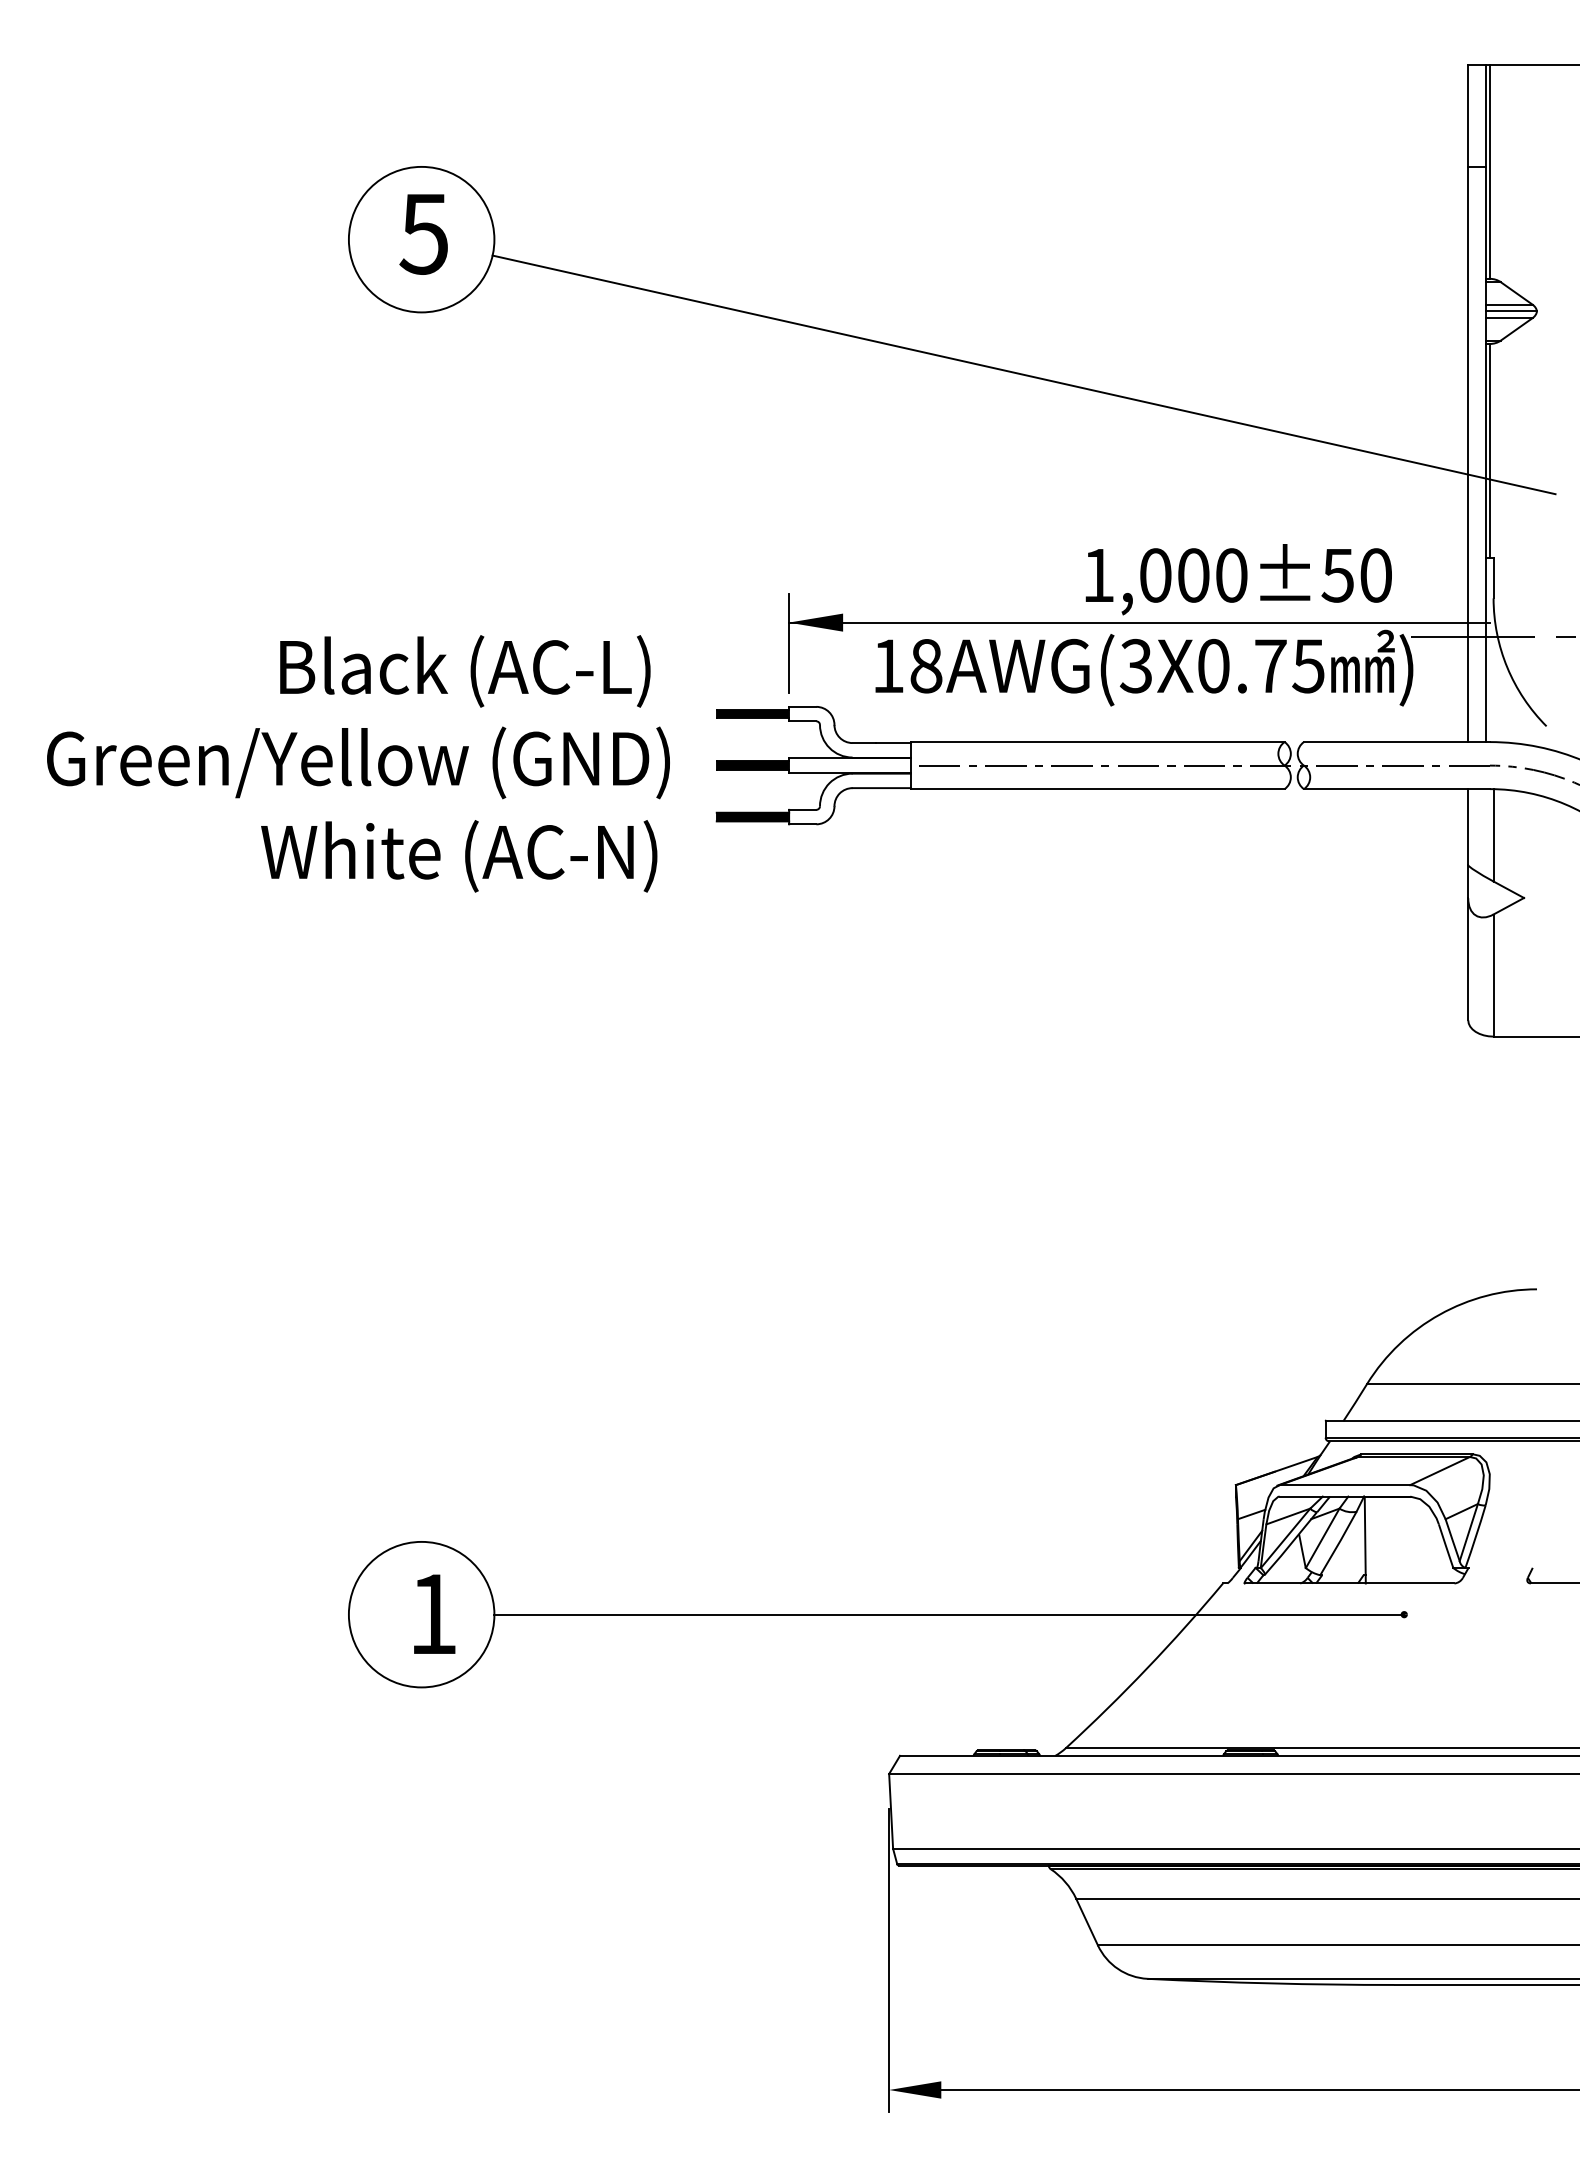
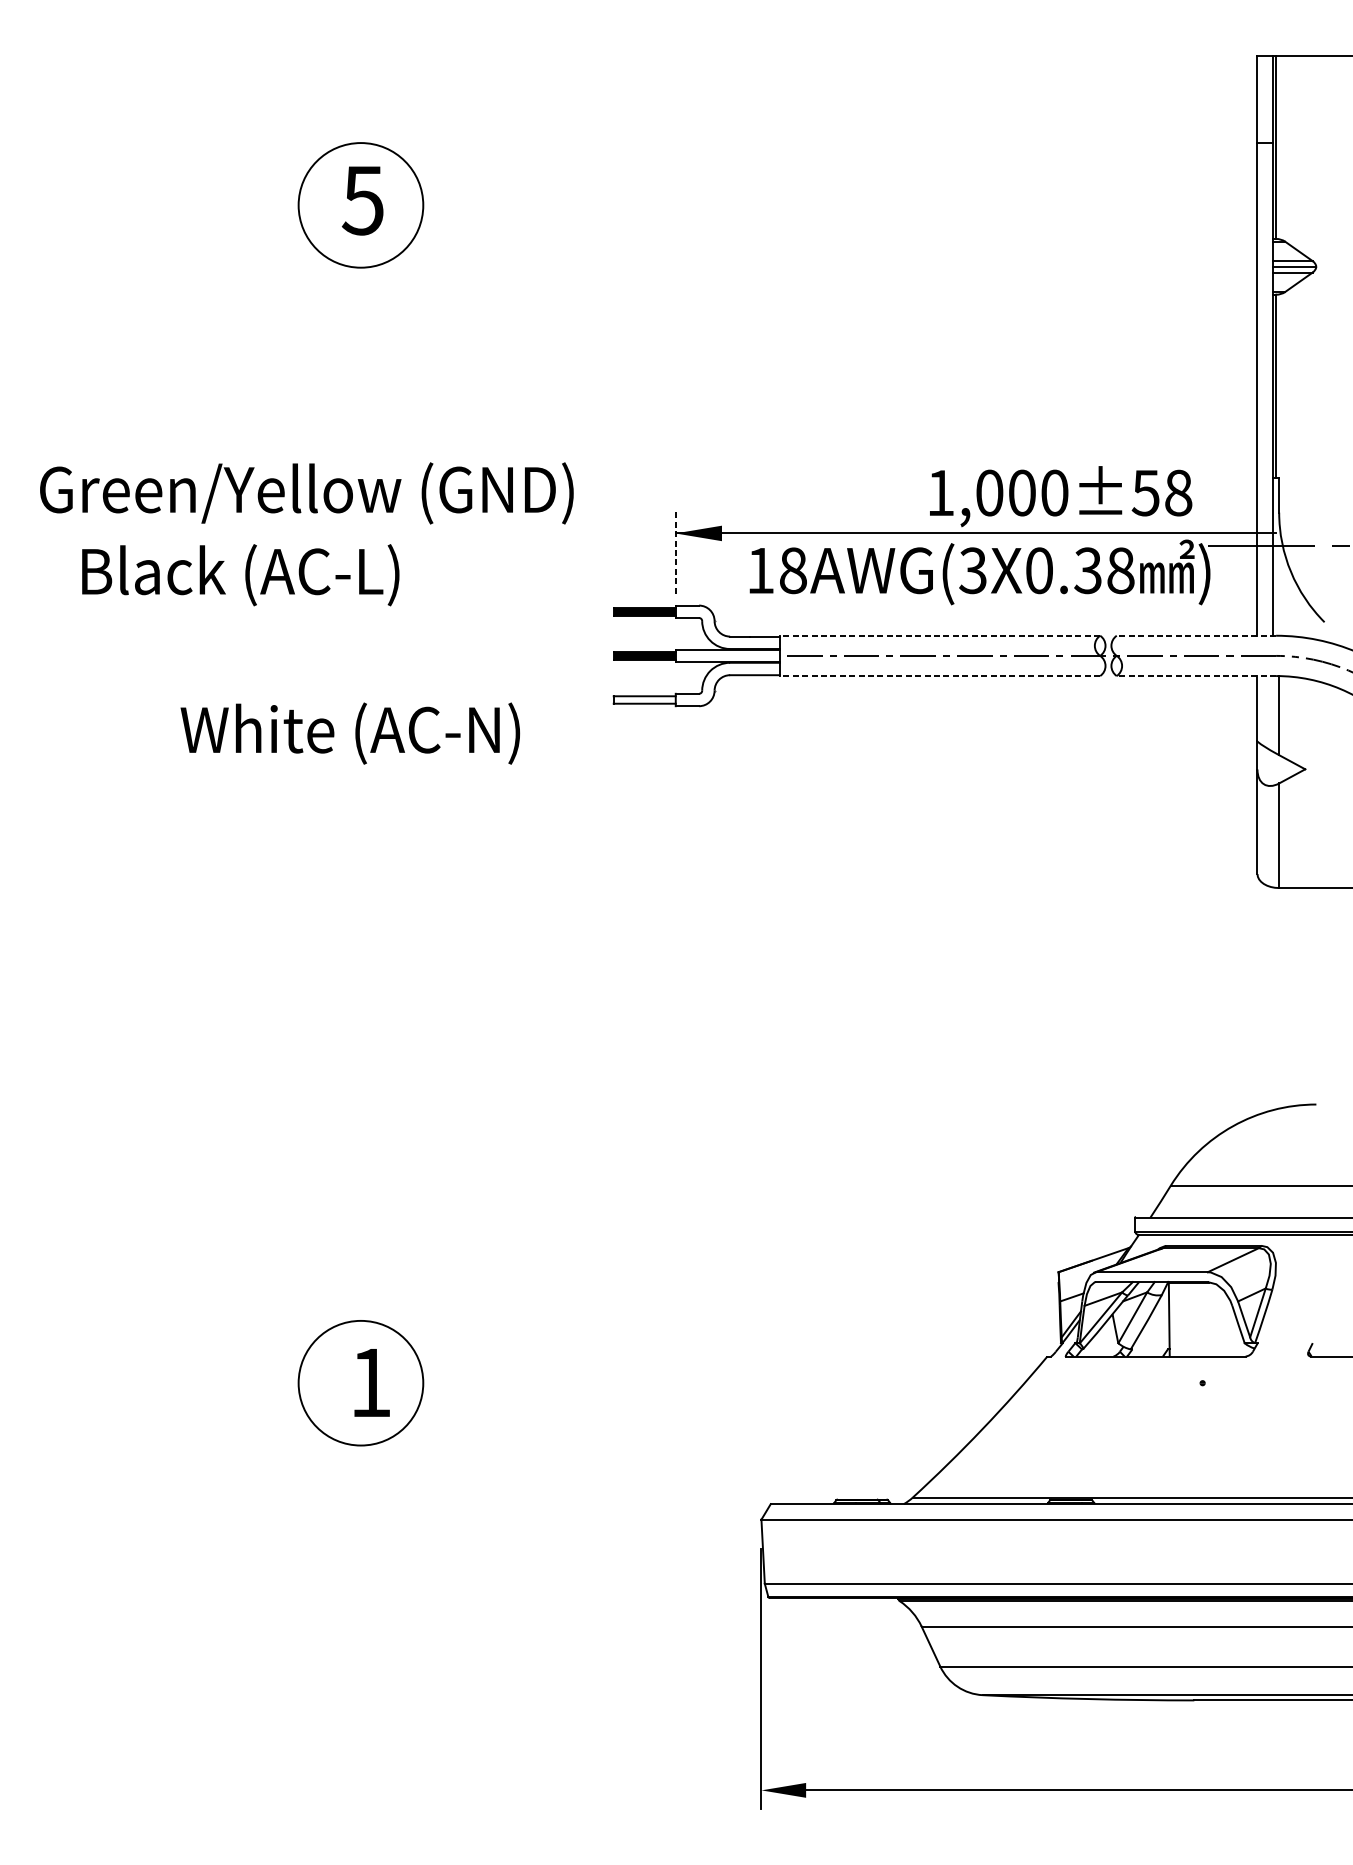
line: (1023, 374) -> (876, 320), removed
text: (1376, 575) -> (1178, 493), 1,000±50 -> 1,000±58
line: (788, 643) -> (675, 551), solid -> dashed
text: (1289, 665) -> (1104, 570), 18AWG(3X0.75 -> 18AWG(3X0.38
text: (465, 671) -> (240, 575), moved
line: (1097, 742) -> (939, 636), solid -> dashed
line: (1396, 742) -> (1196, 636), solid -> dashed
text: (358, 762) -> (306, 493), moved
line: (1097, 789) -> (939, 676), solid -> dashed
line: (1396, 789) -> (1196, 676), solid -> dashed
fill: (752, 816) -> (644, 699), removed
text: (459, 856) -> (350, 733), moved
line: (949, 1614) -> (813, 1383), removed

